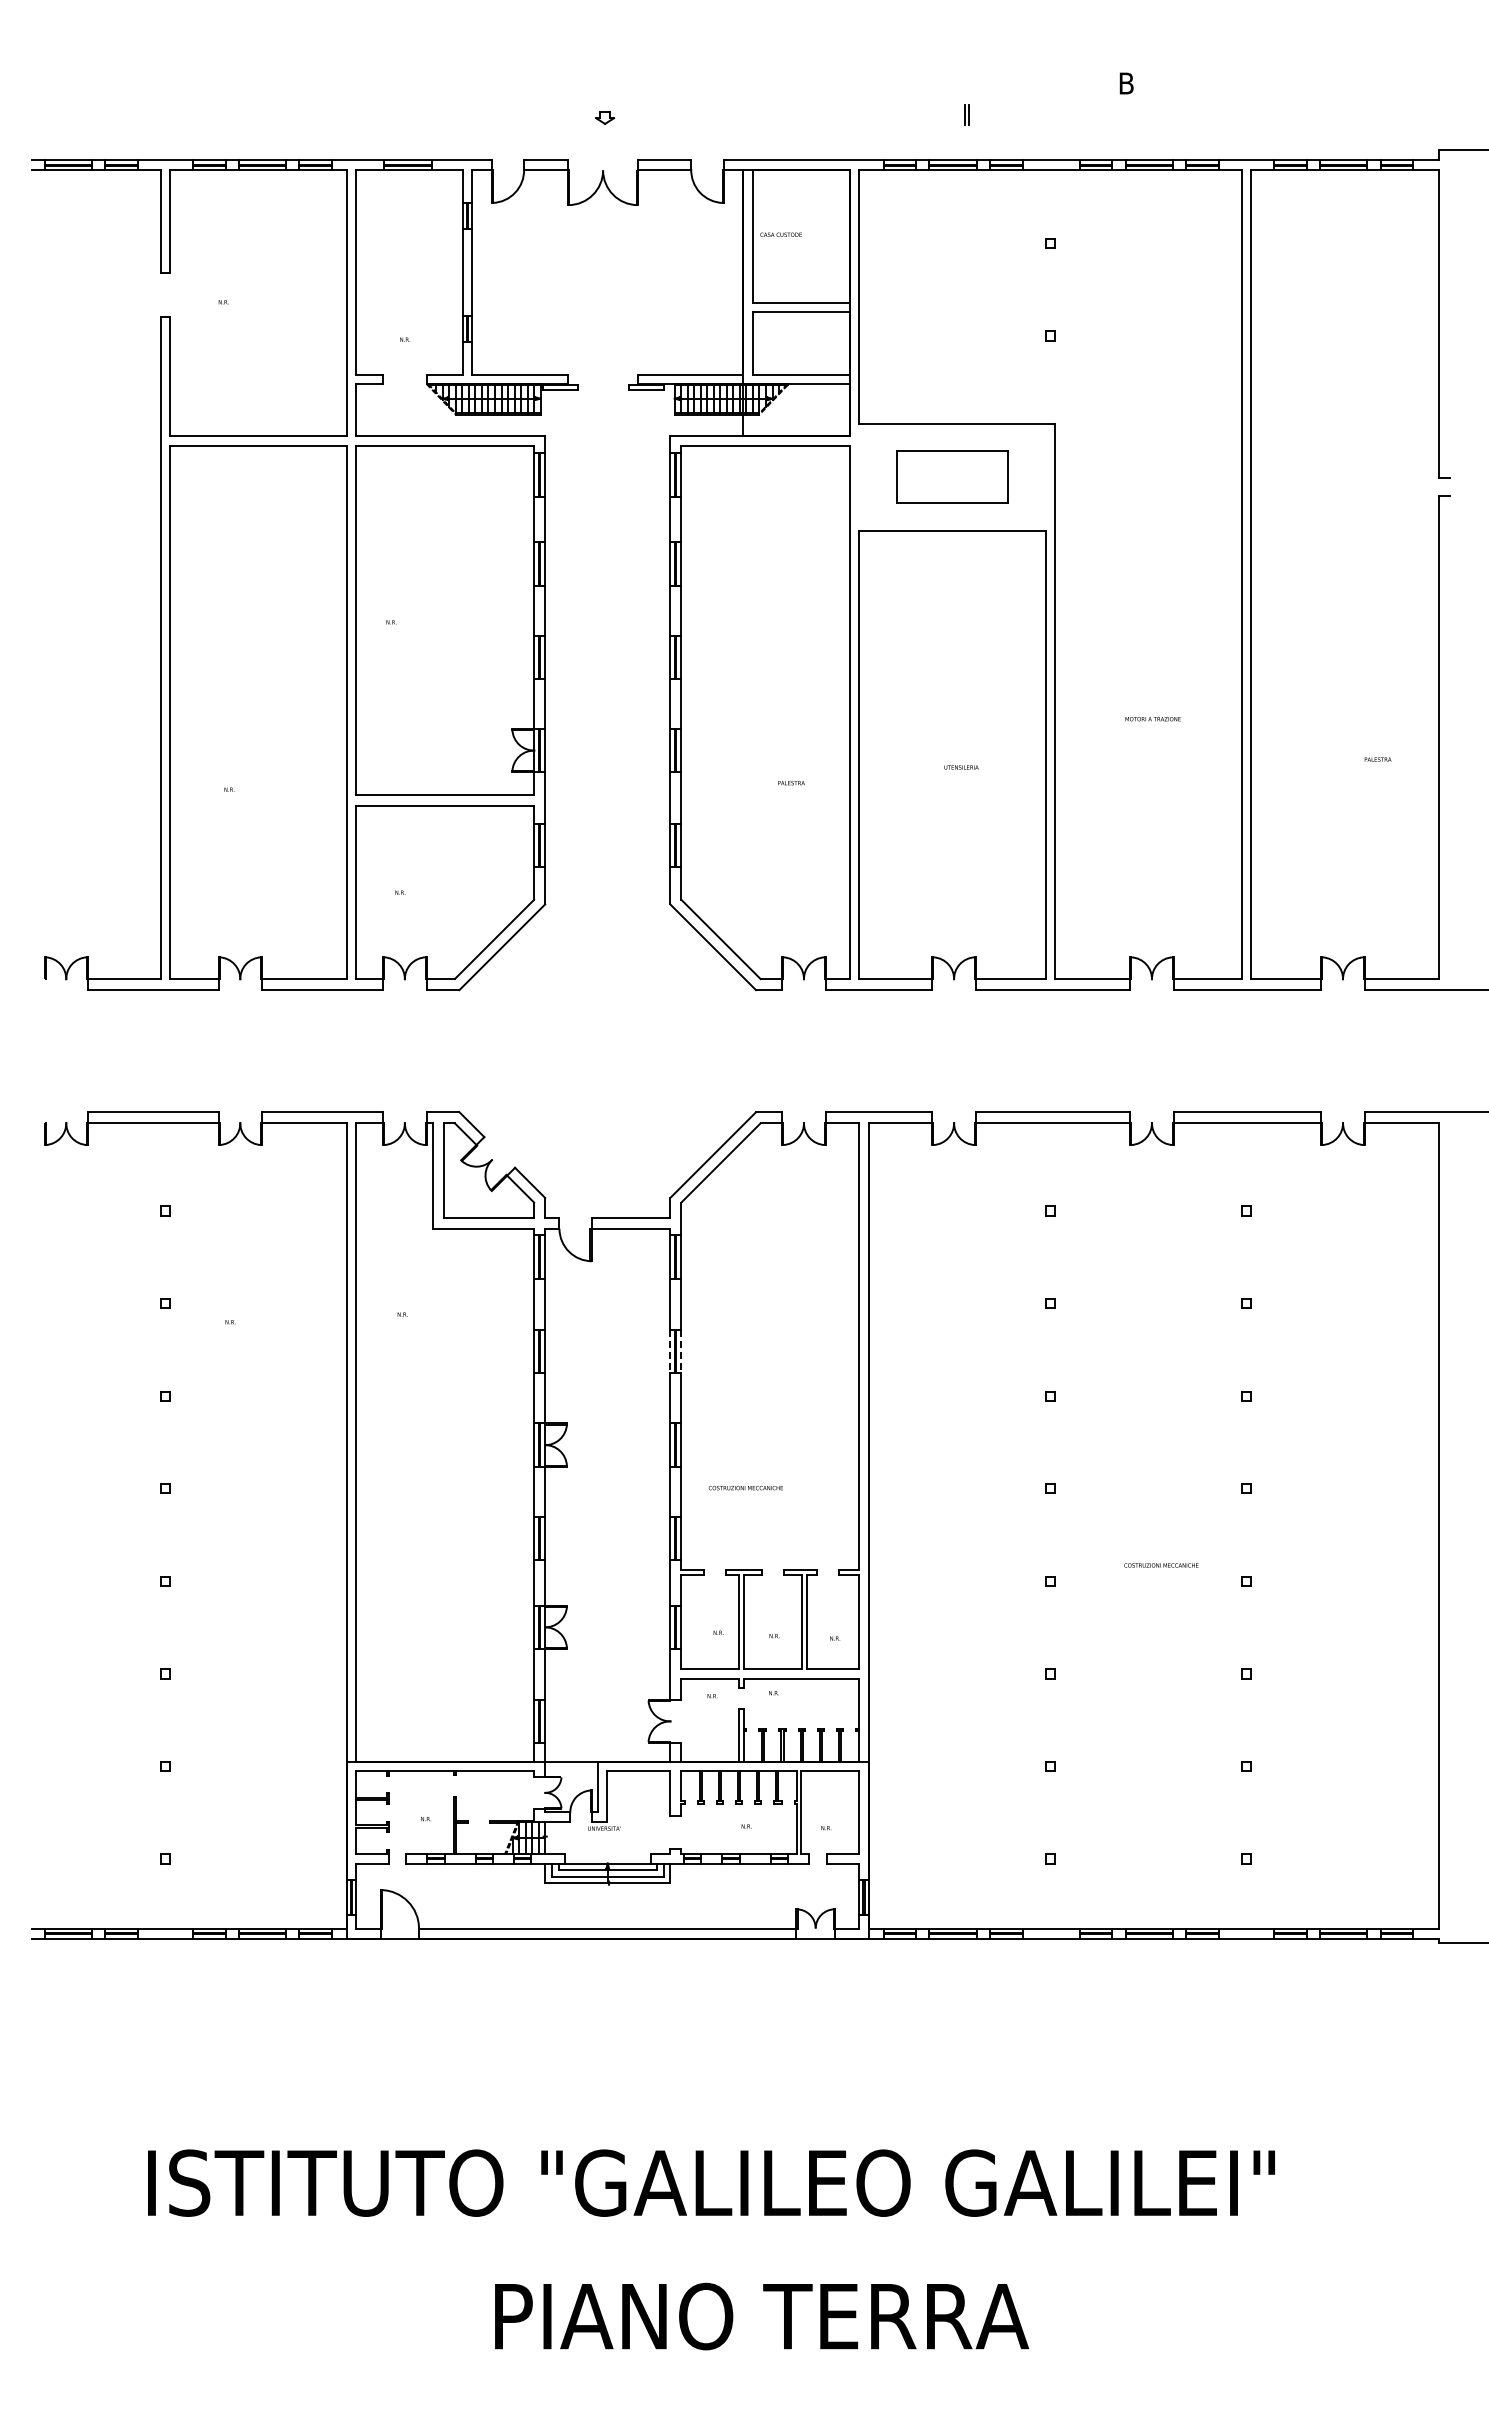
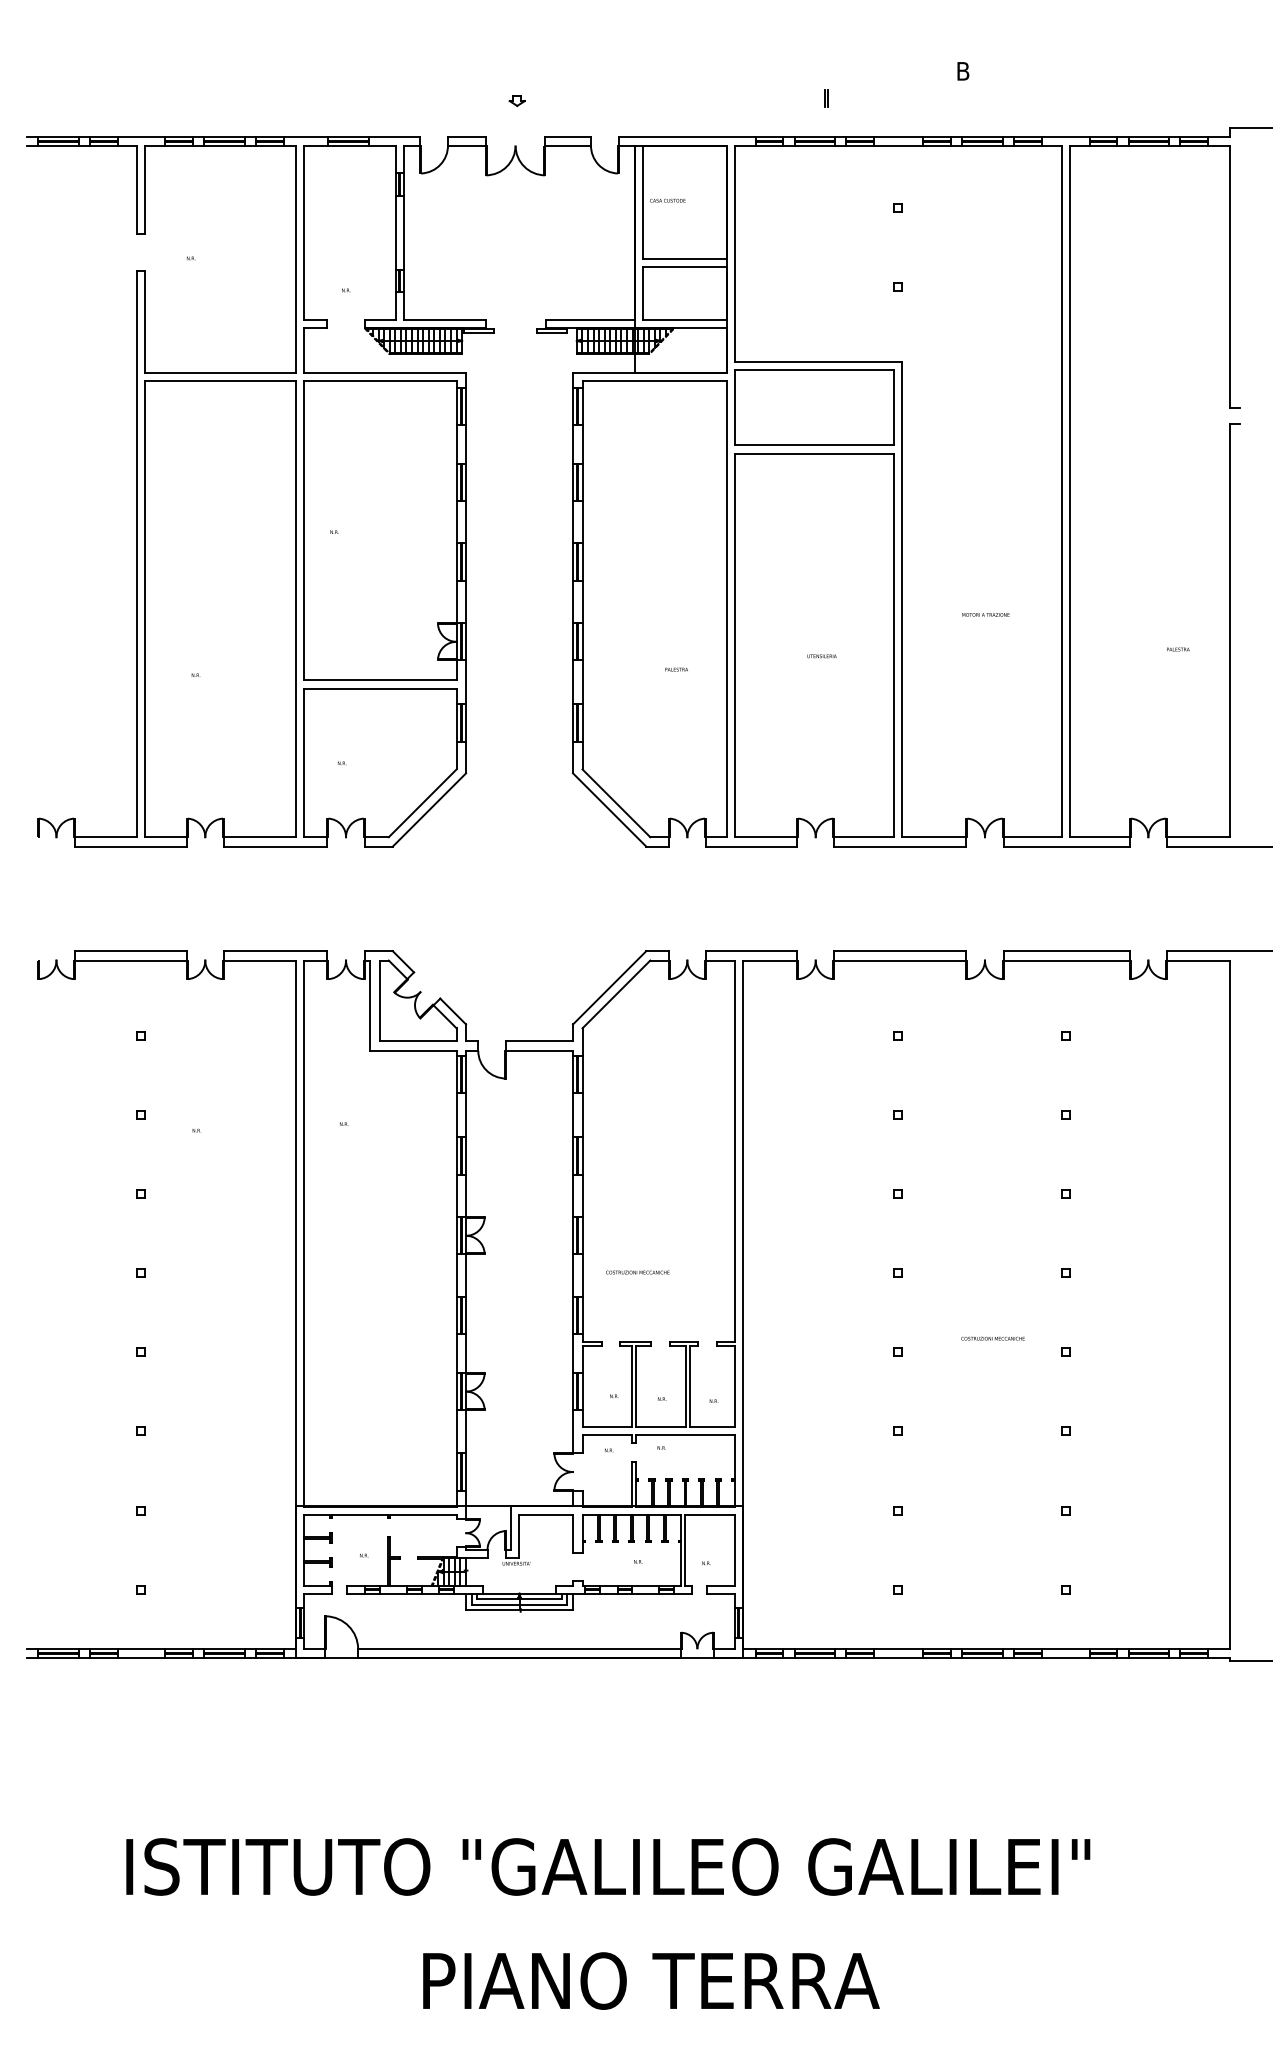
part: (952, 476) -> (814, 407), size x1.67
line: (670, 1351) -> (573, 1155), dashed -> solid
line: (681, 1351) -> (582, 1155), dashed -> solid

